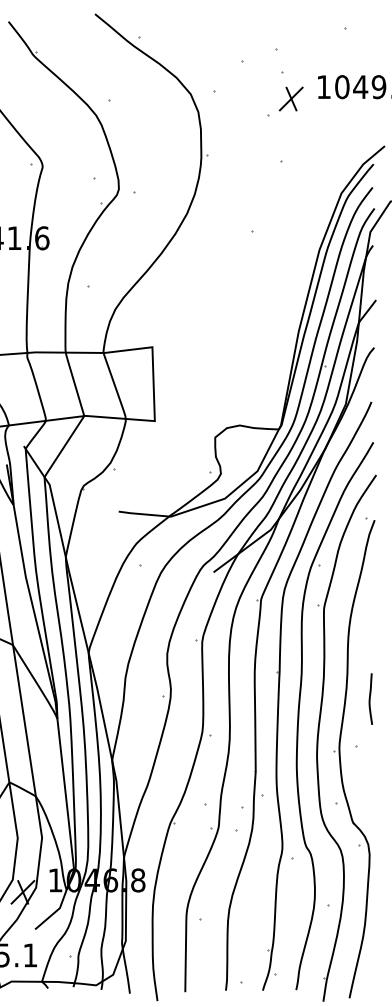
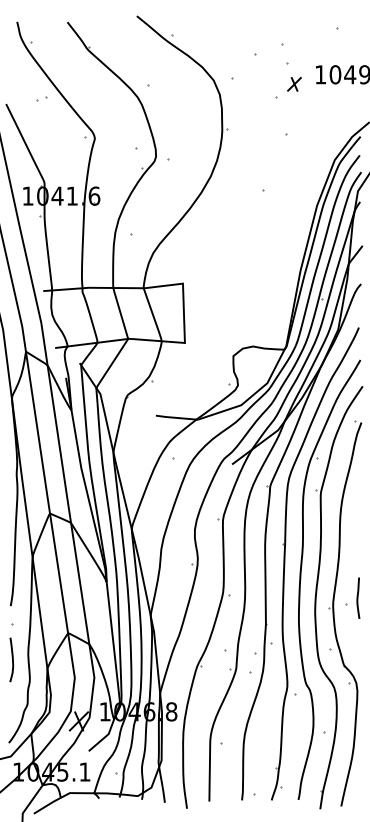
part: (291, 99) -> (294, 84), size x0.7
curve: (370, 698) -> (358, 597), moved

